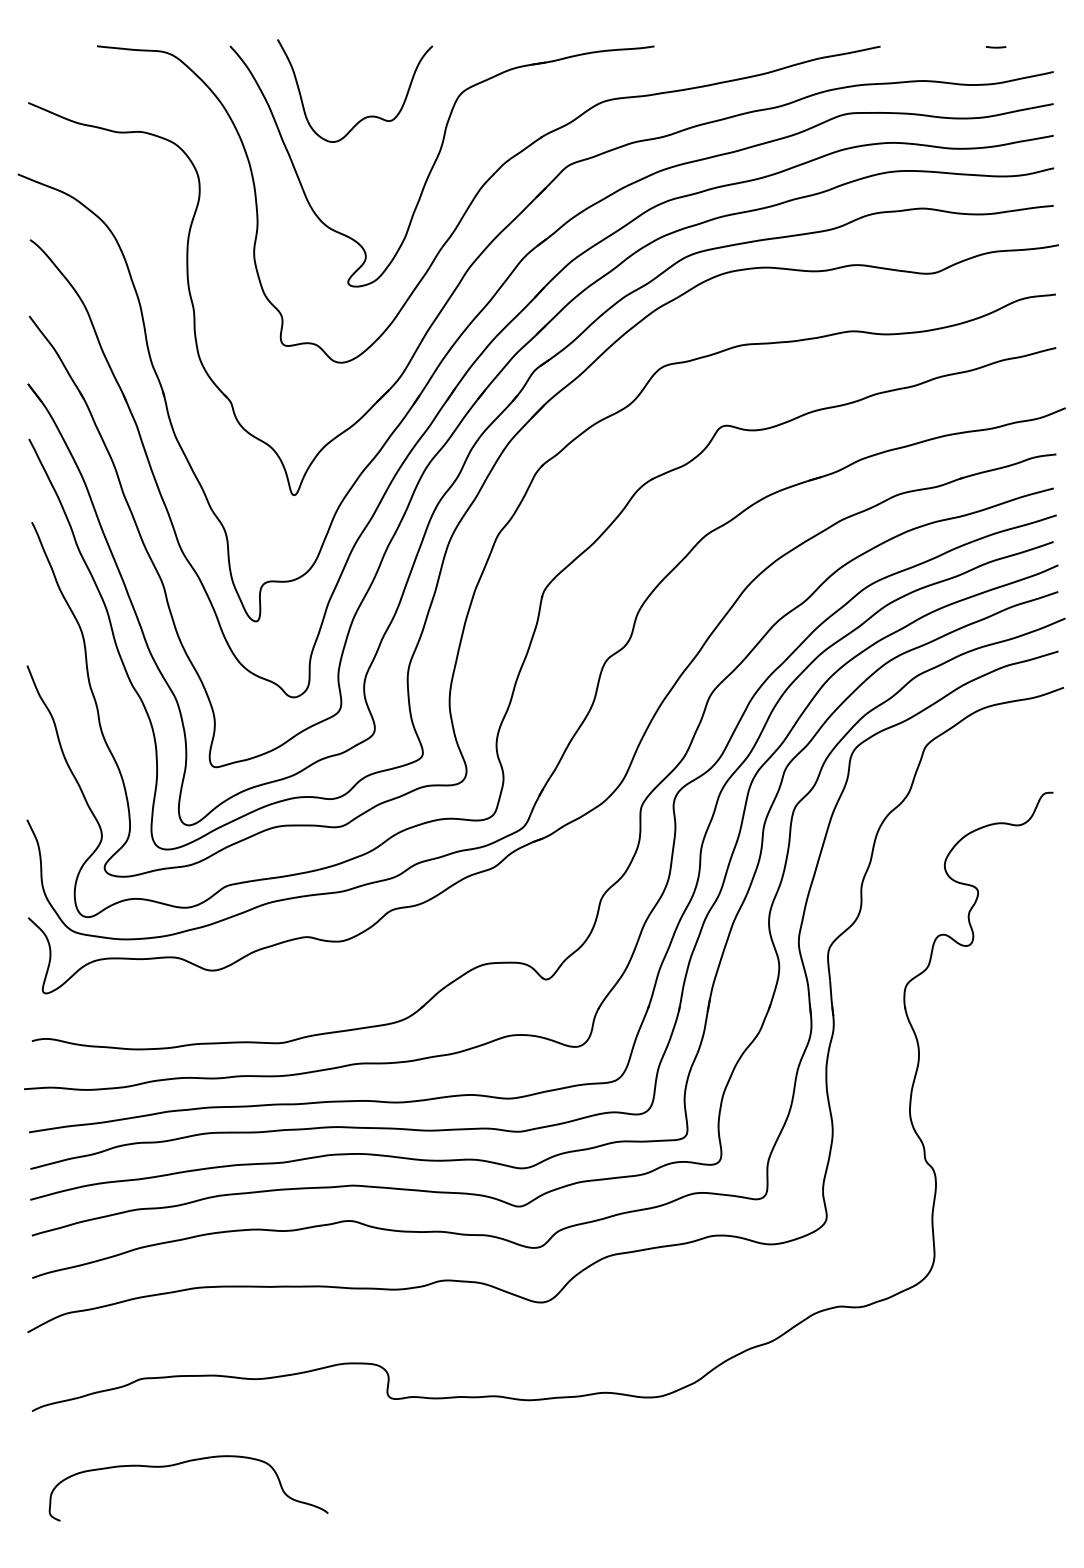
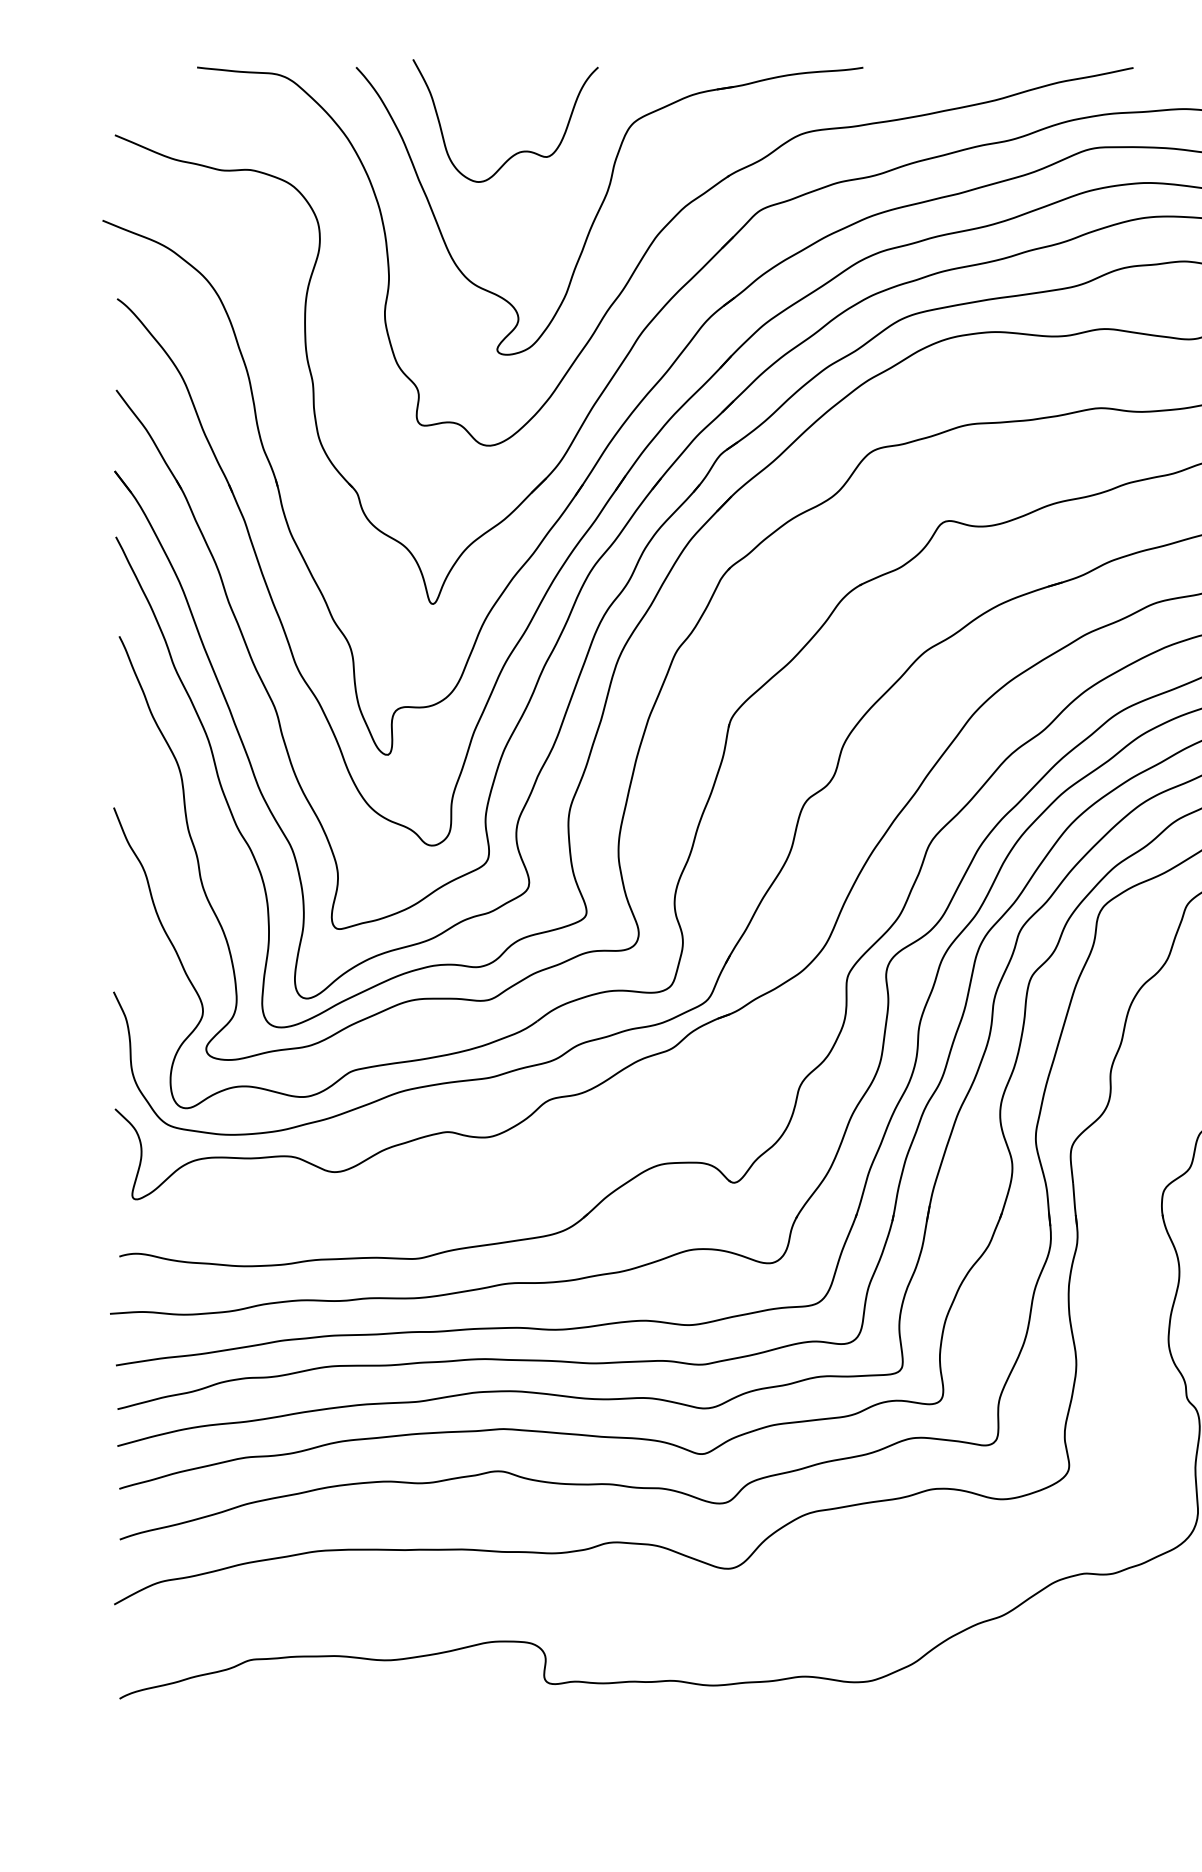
curve: (180, 1464) -> (296, 1762), removed

